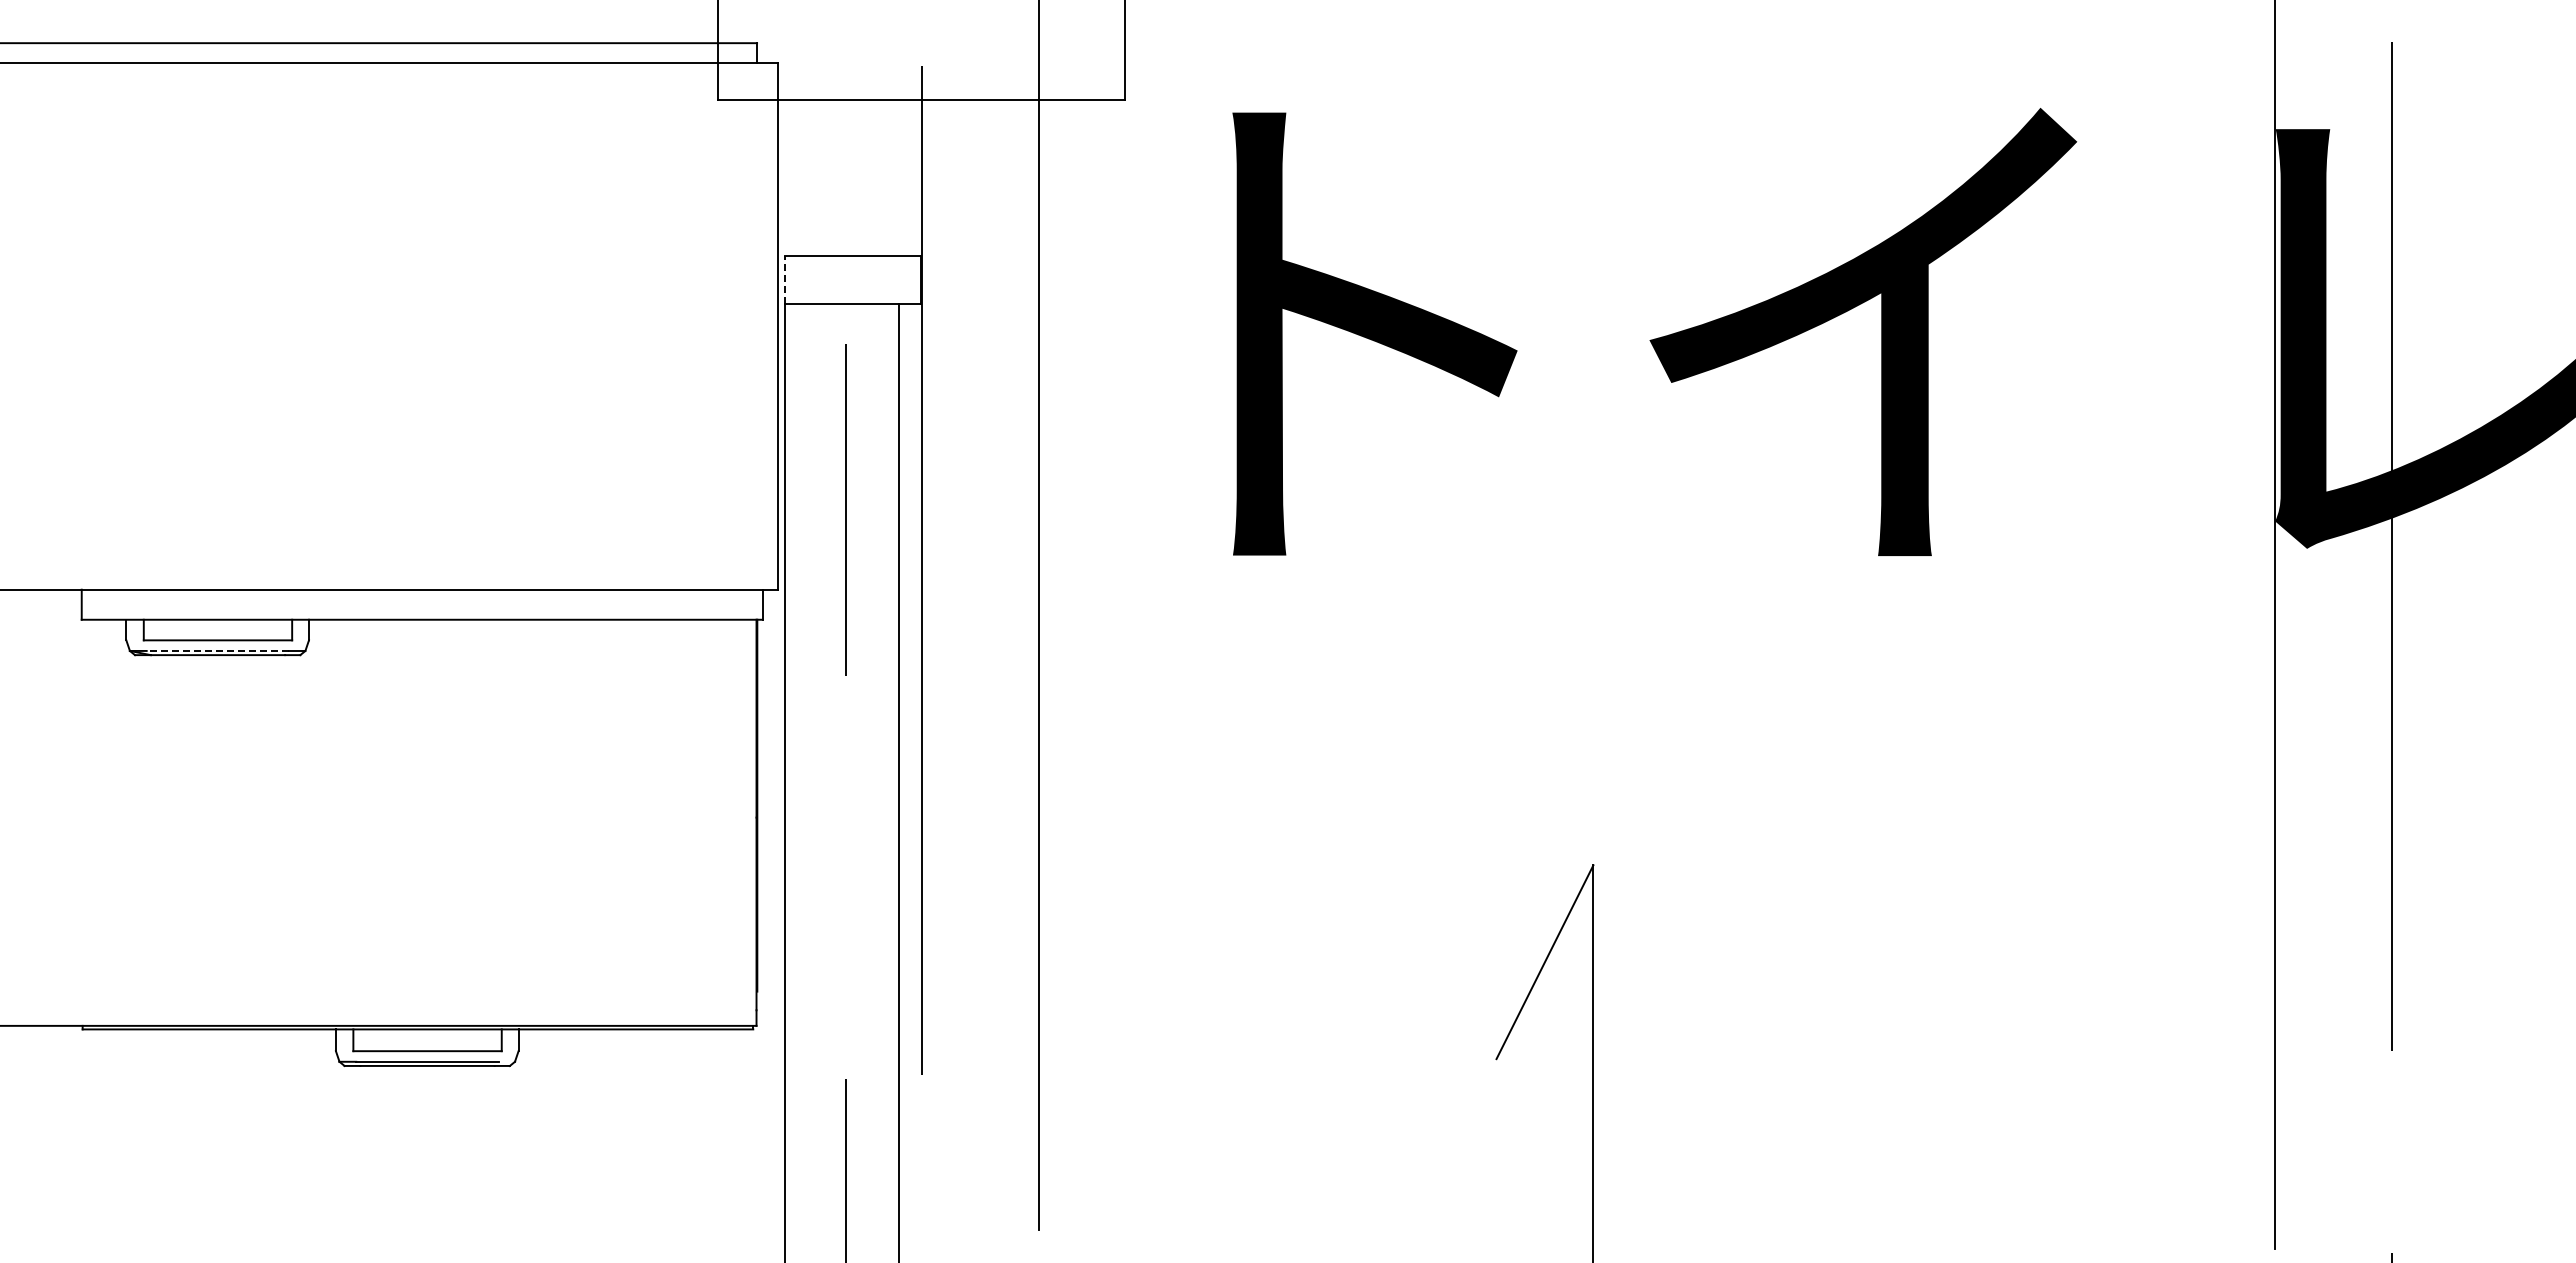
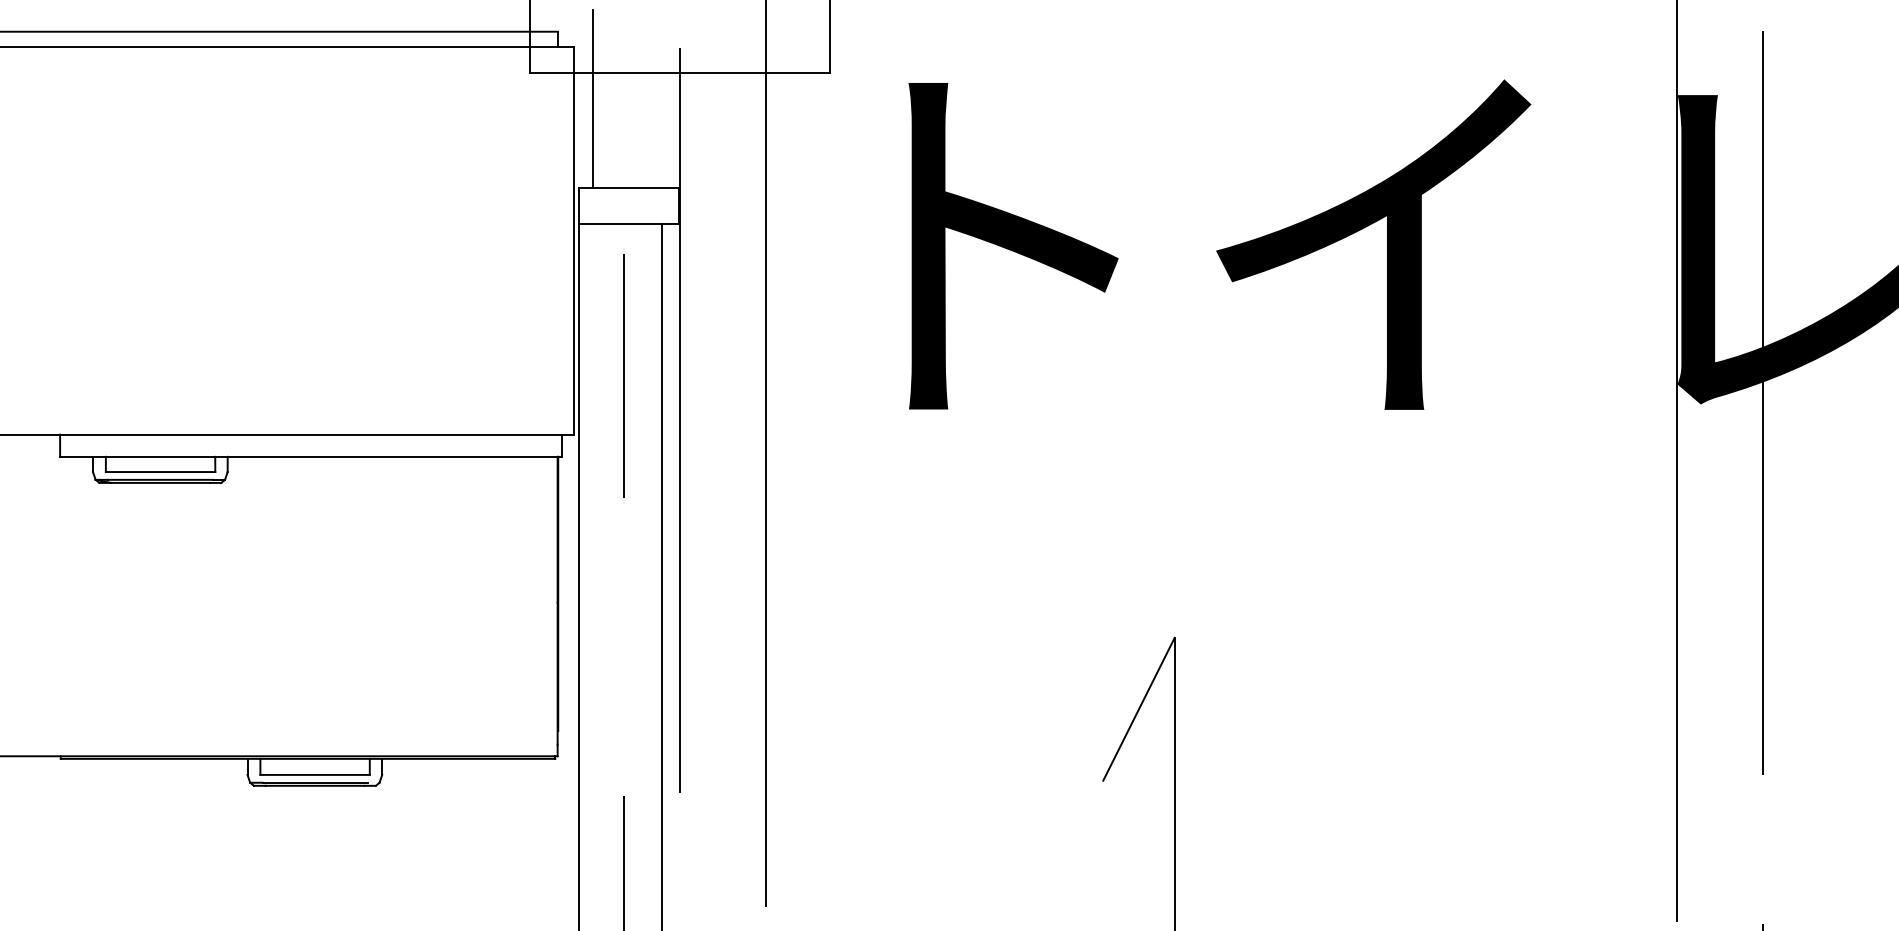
line: (804, 134) -> (593, 99), added
line: (785, 279) -> (579, 205), dashed -> solid
line: (217, 650) -> (160, 479), dashed -> solid

